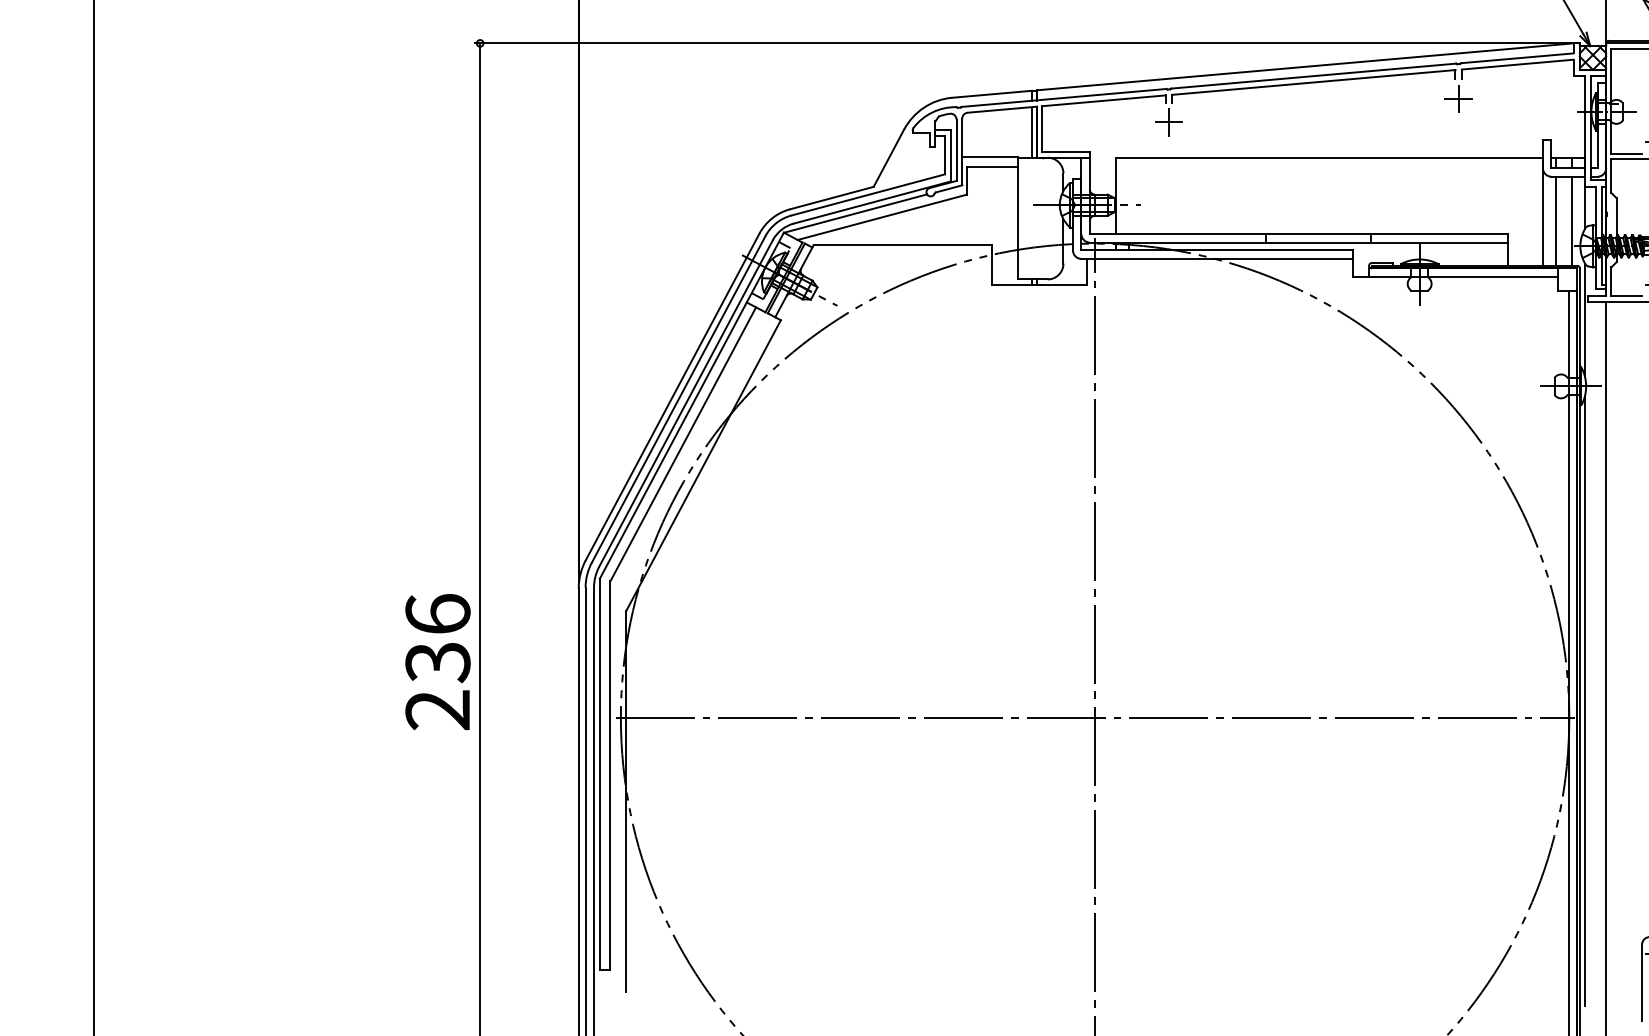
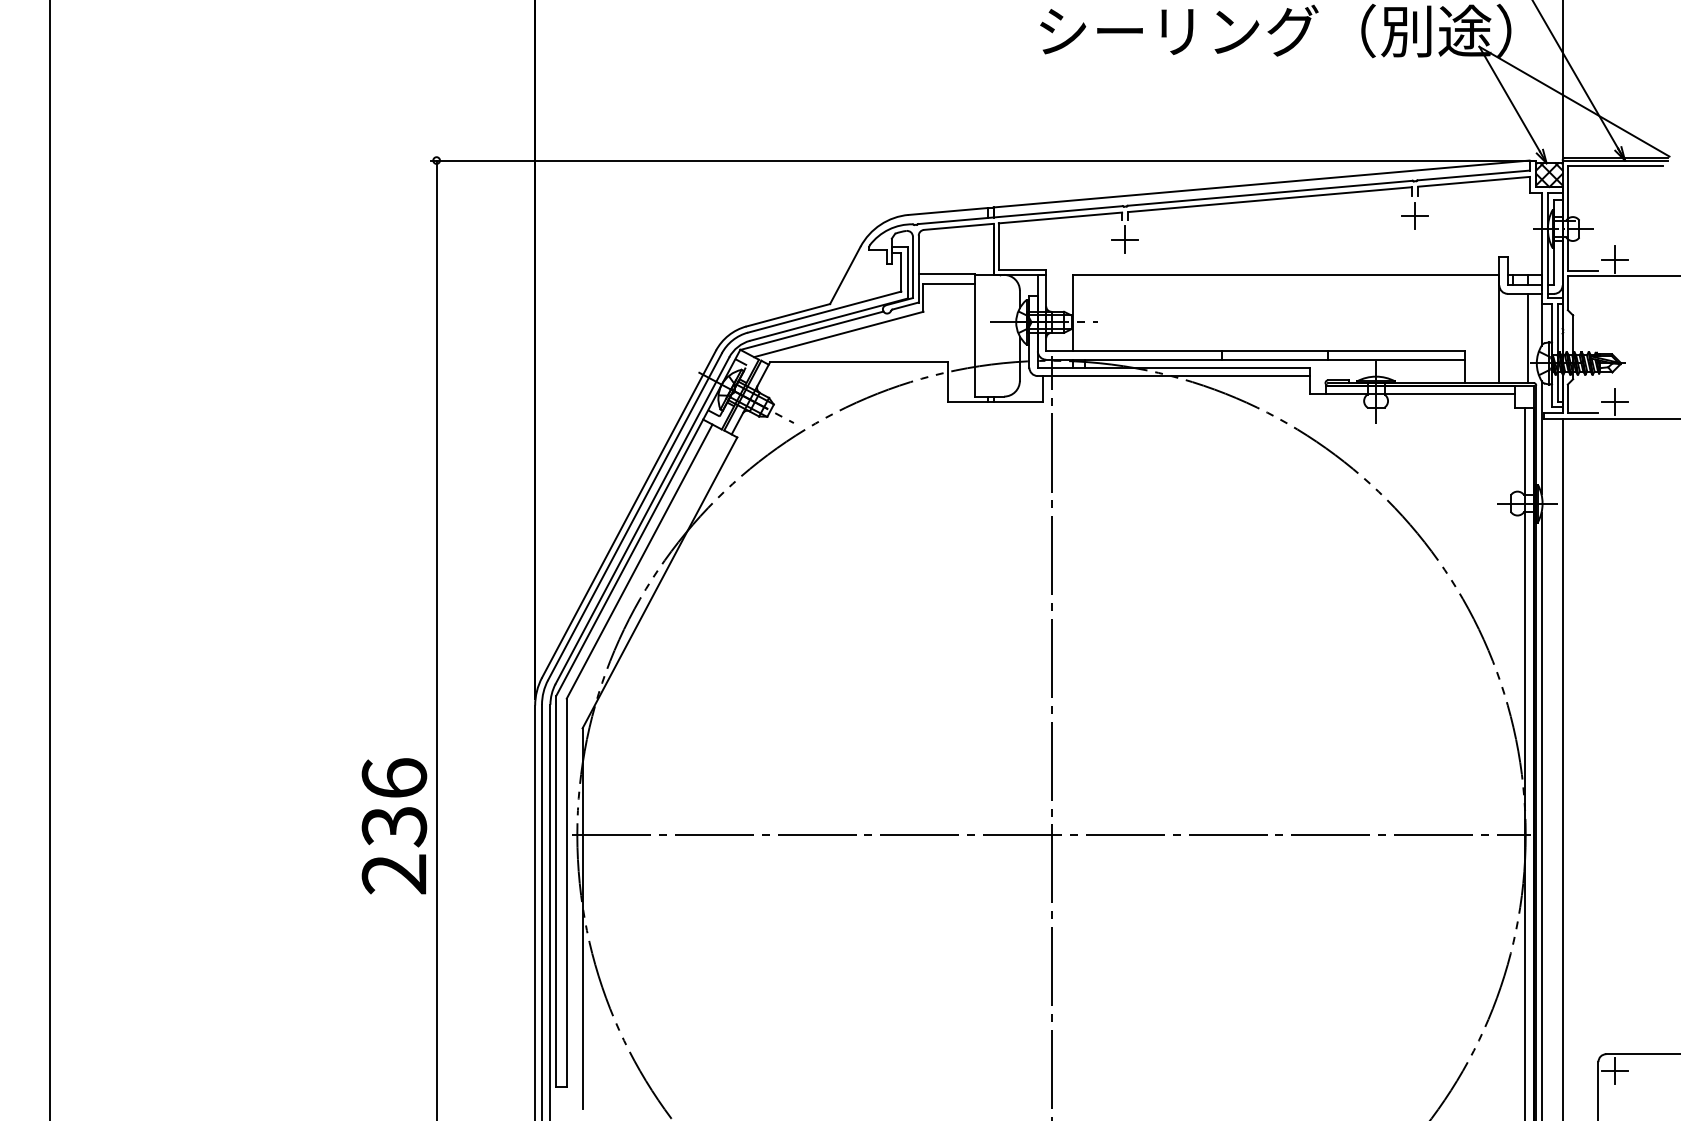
line: (1032, 132) -> (988, 249), removed
line: (1556, 220) -> (1512, 337), removed
text: (438, 662) -> (394, 826), moved

